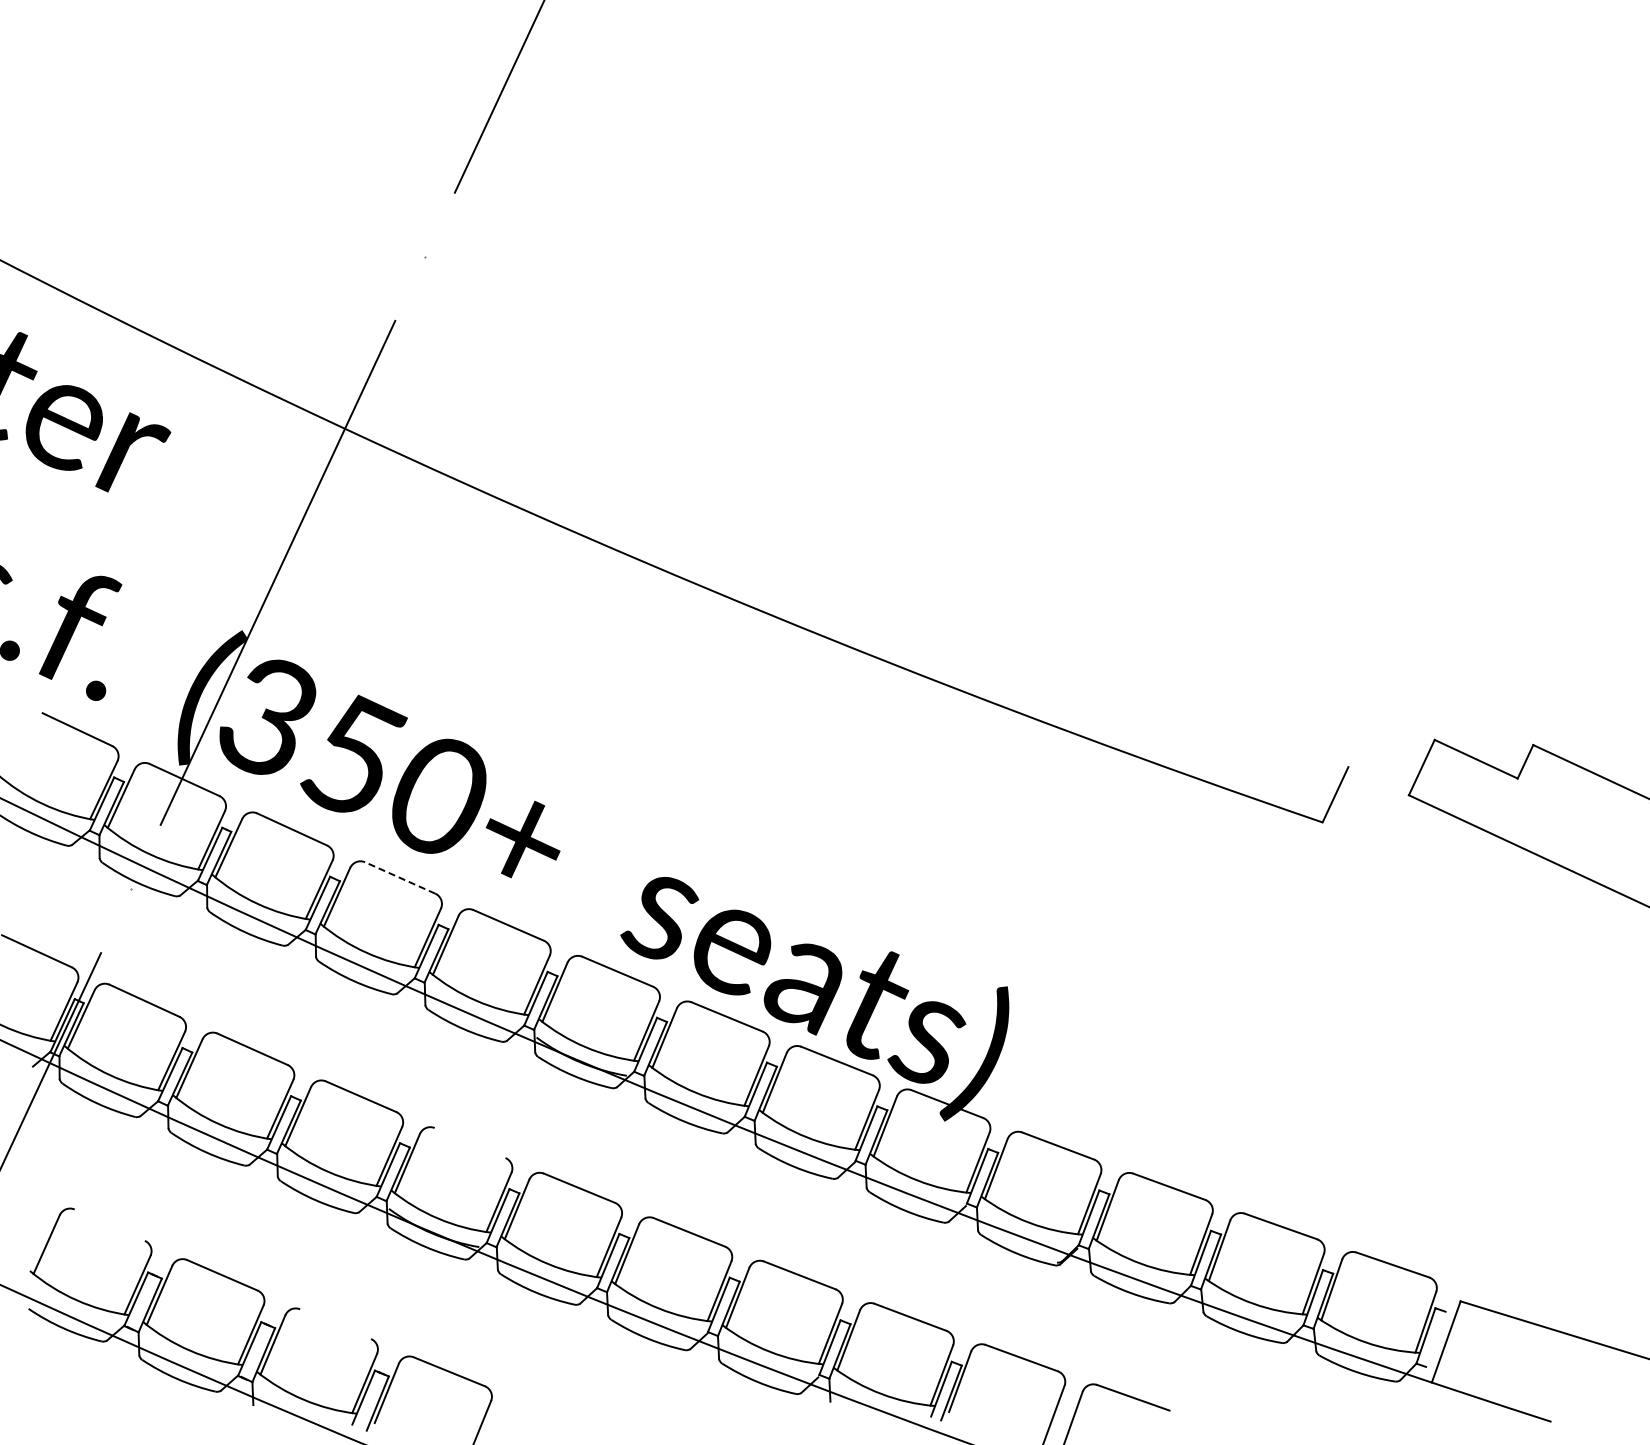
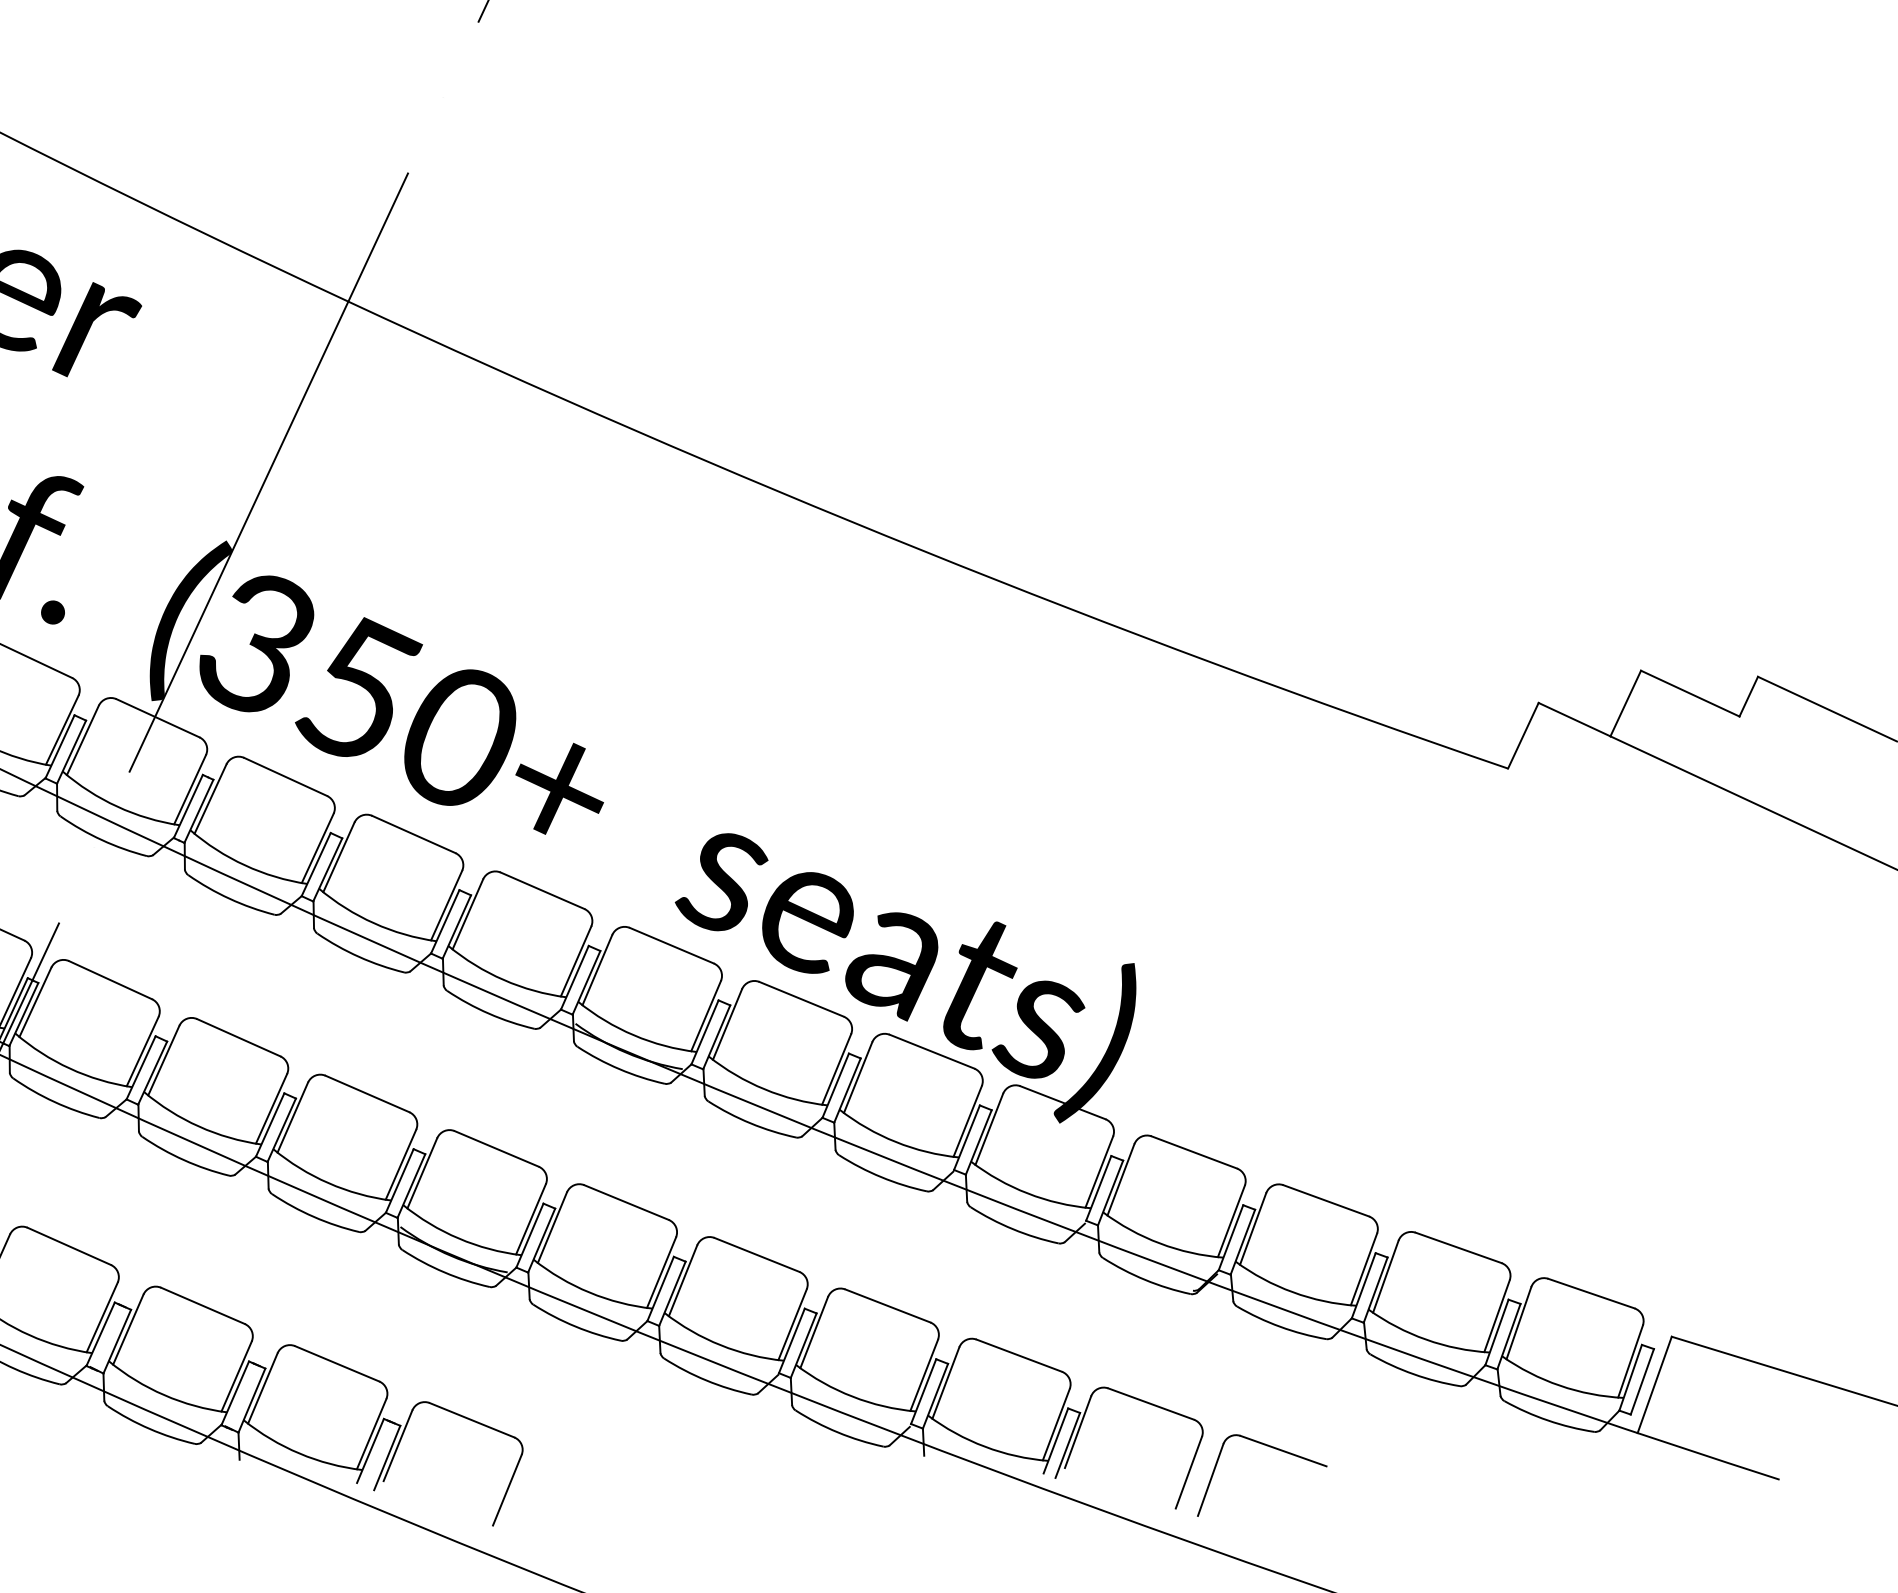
line: (1378, 781) -> (1574, 720), added
line: (399, 877) -> (412, 833), dashed -> solid
line: (469, 1143) -> (496, 1149), added
line: (109, 1224) -> (68, 1245), added
line: (335, 1324) -> (337, 1364), added
line: (1435, 1338) -> (1641, 1380), added

